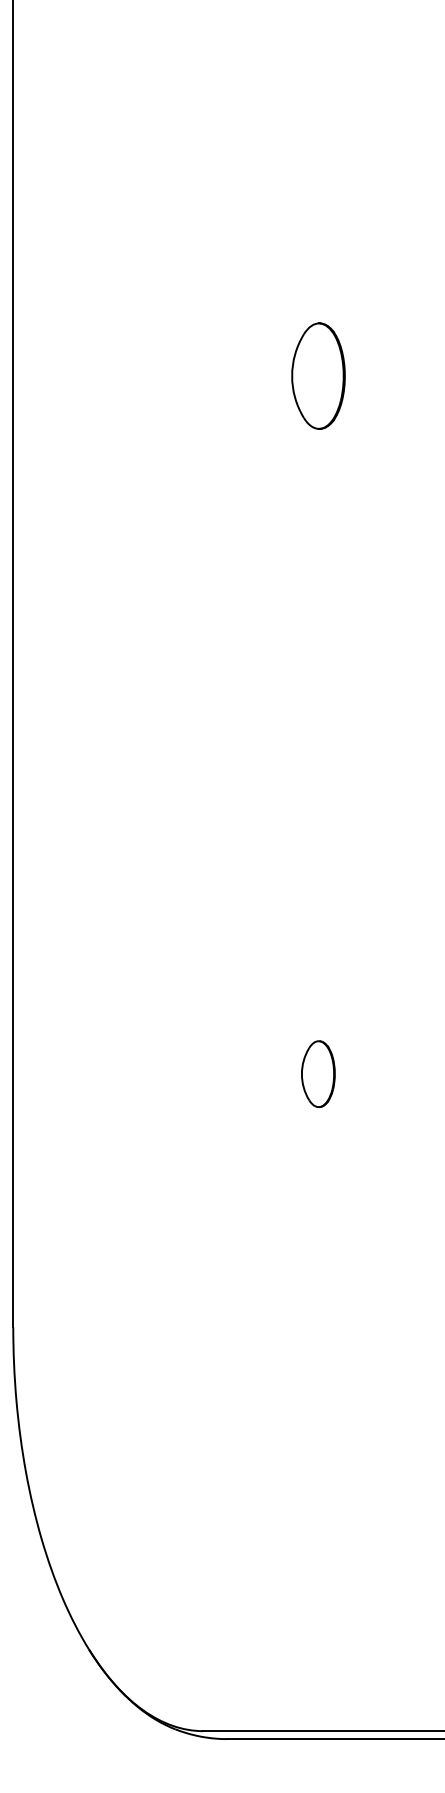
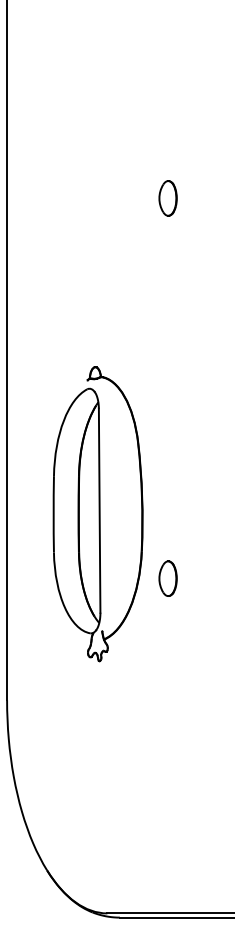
part: (317, 376) -> (167, 198), size x0.62
part: (184, 975) -> (97, 514), added
part: (317, 1073) -> (167, 578), moved

